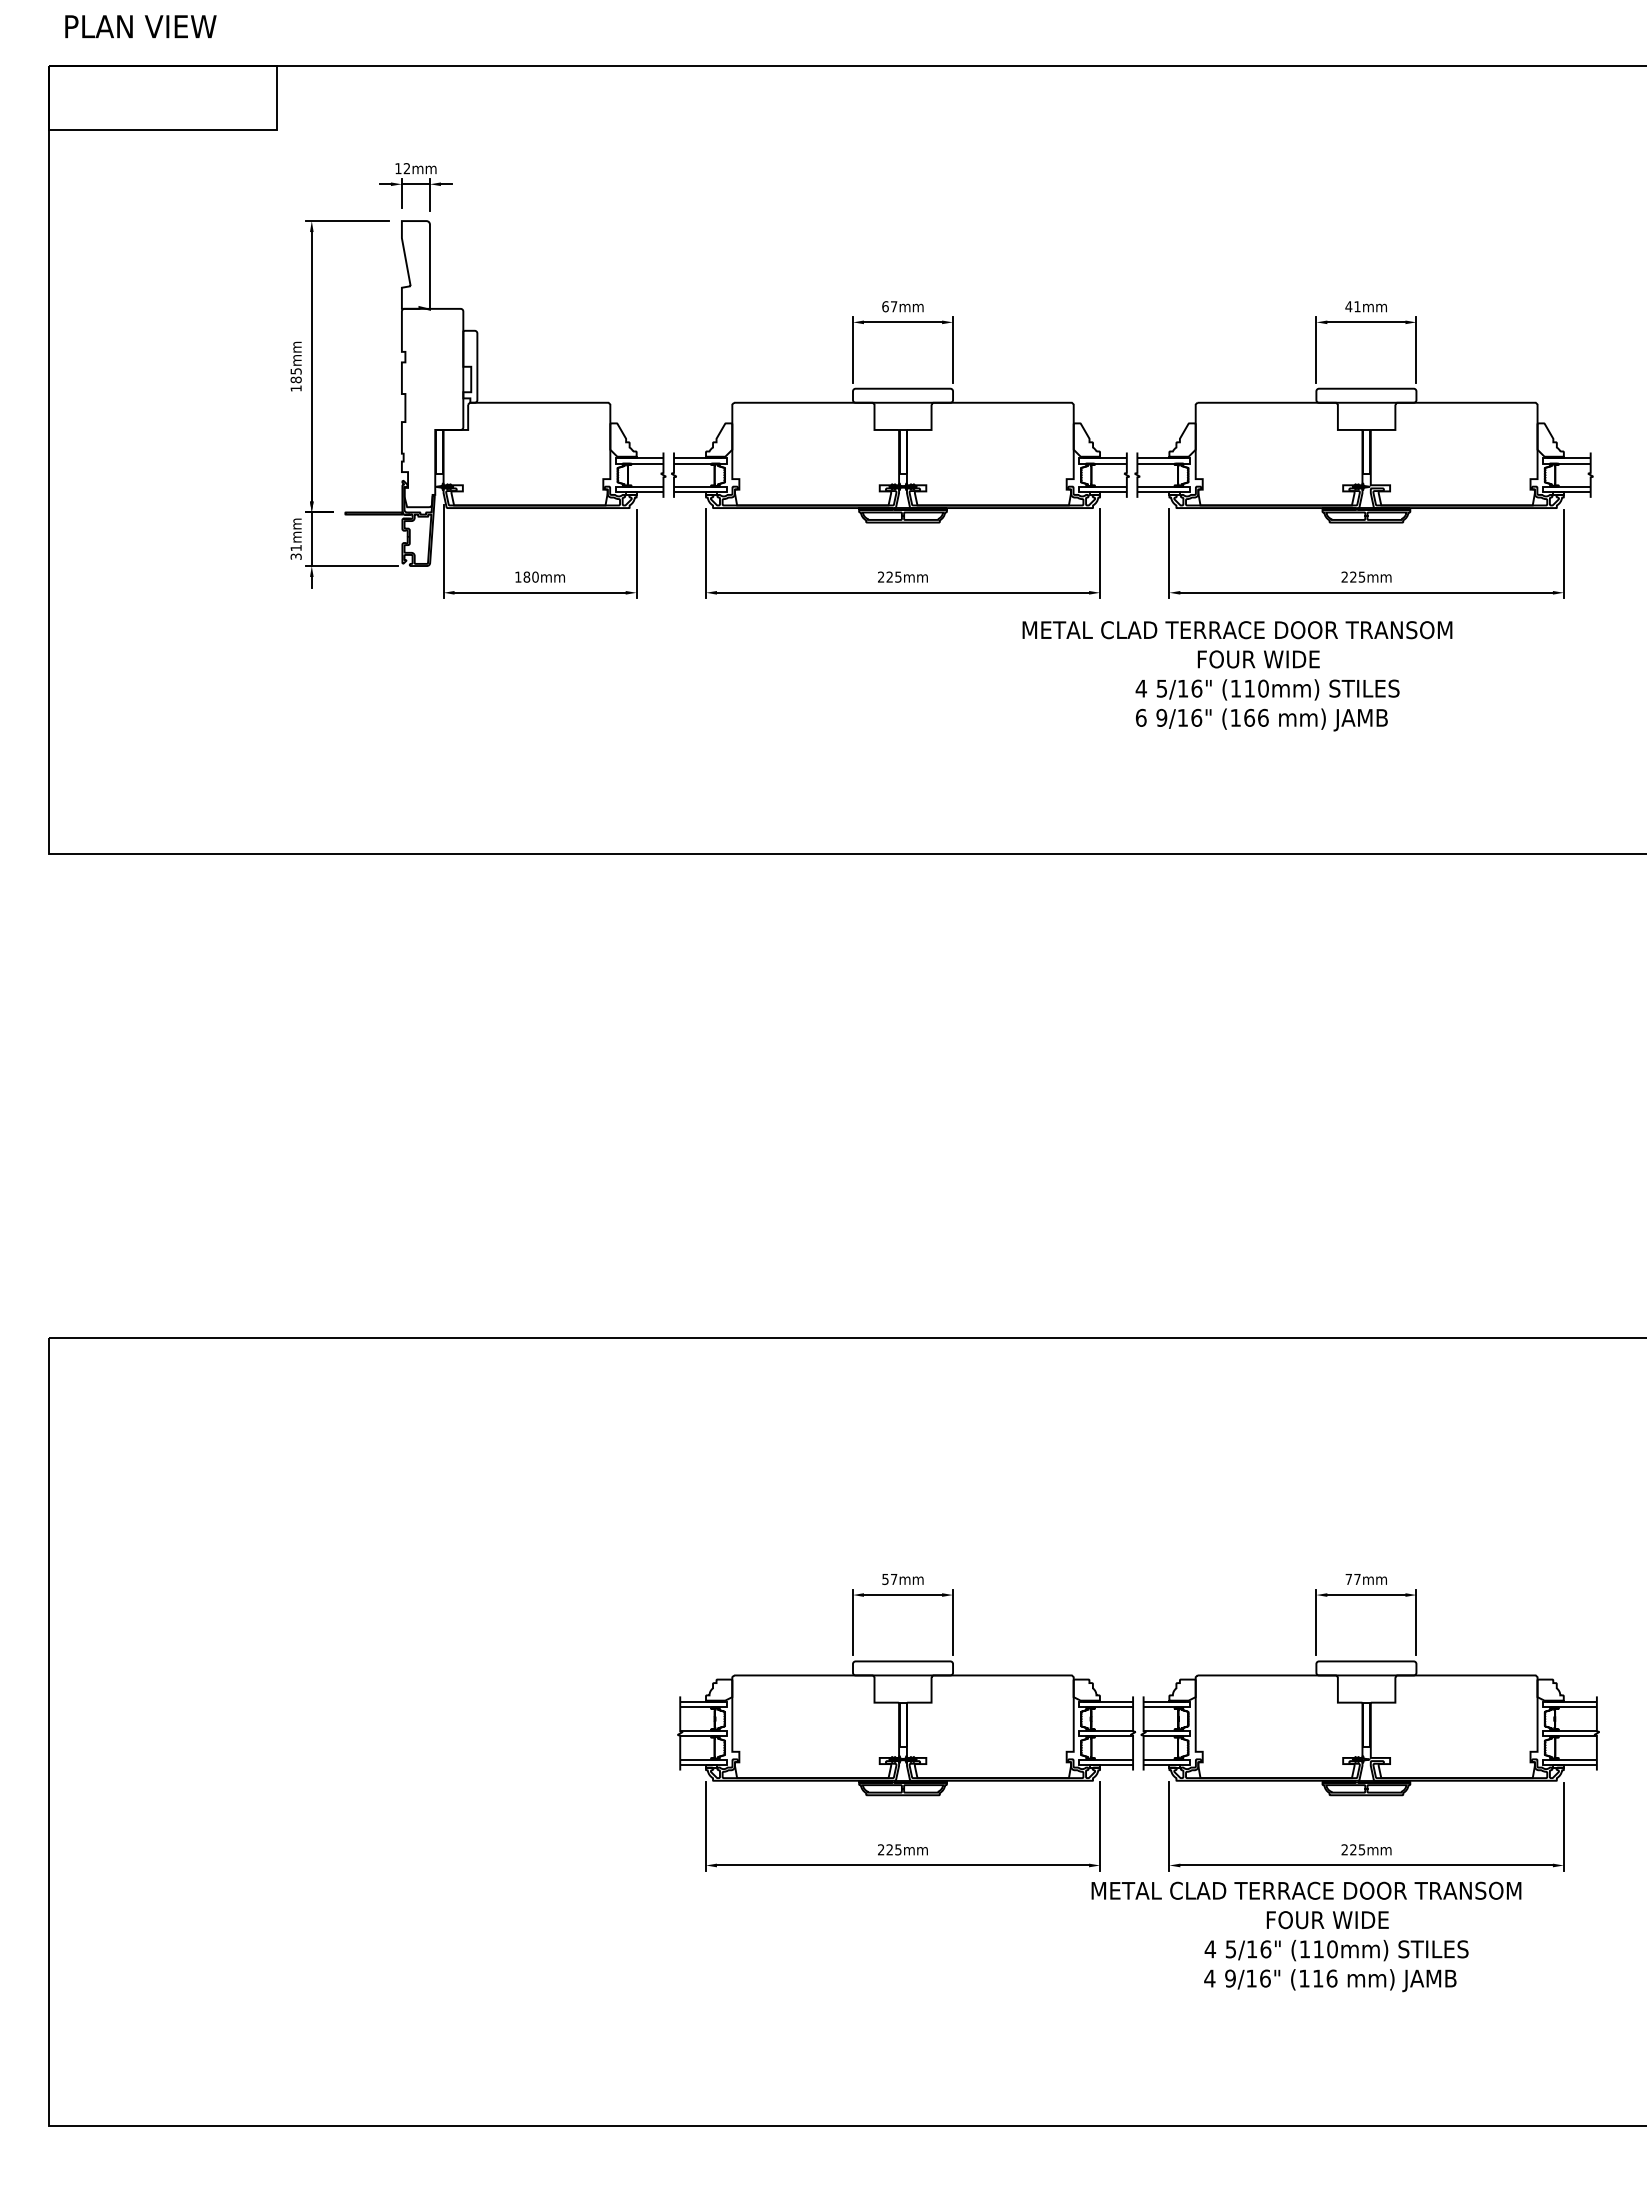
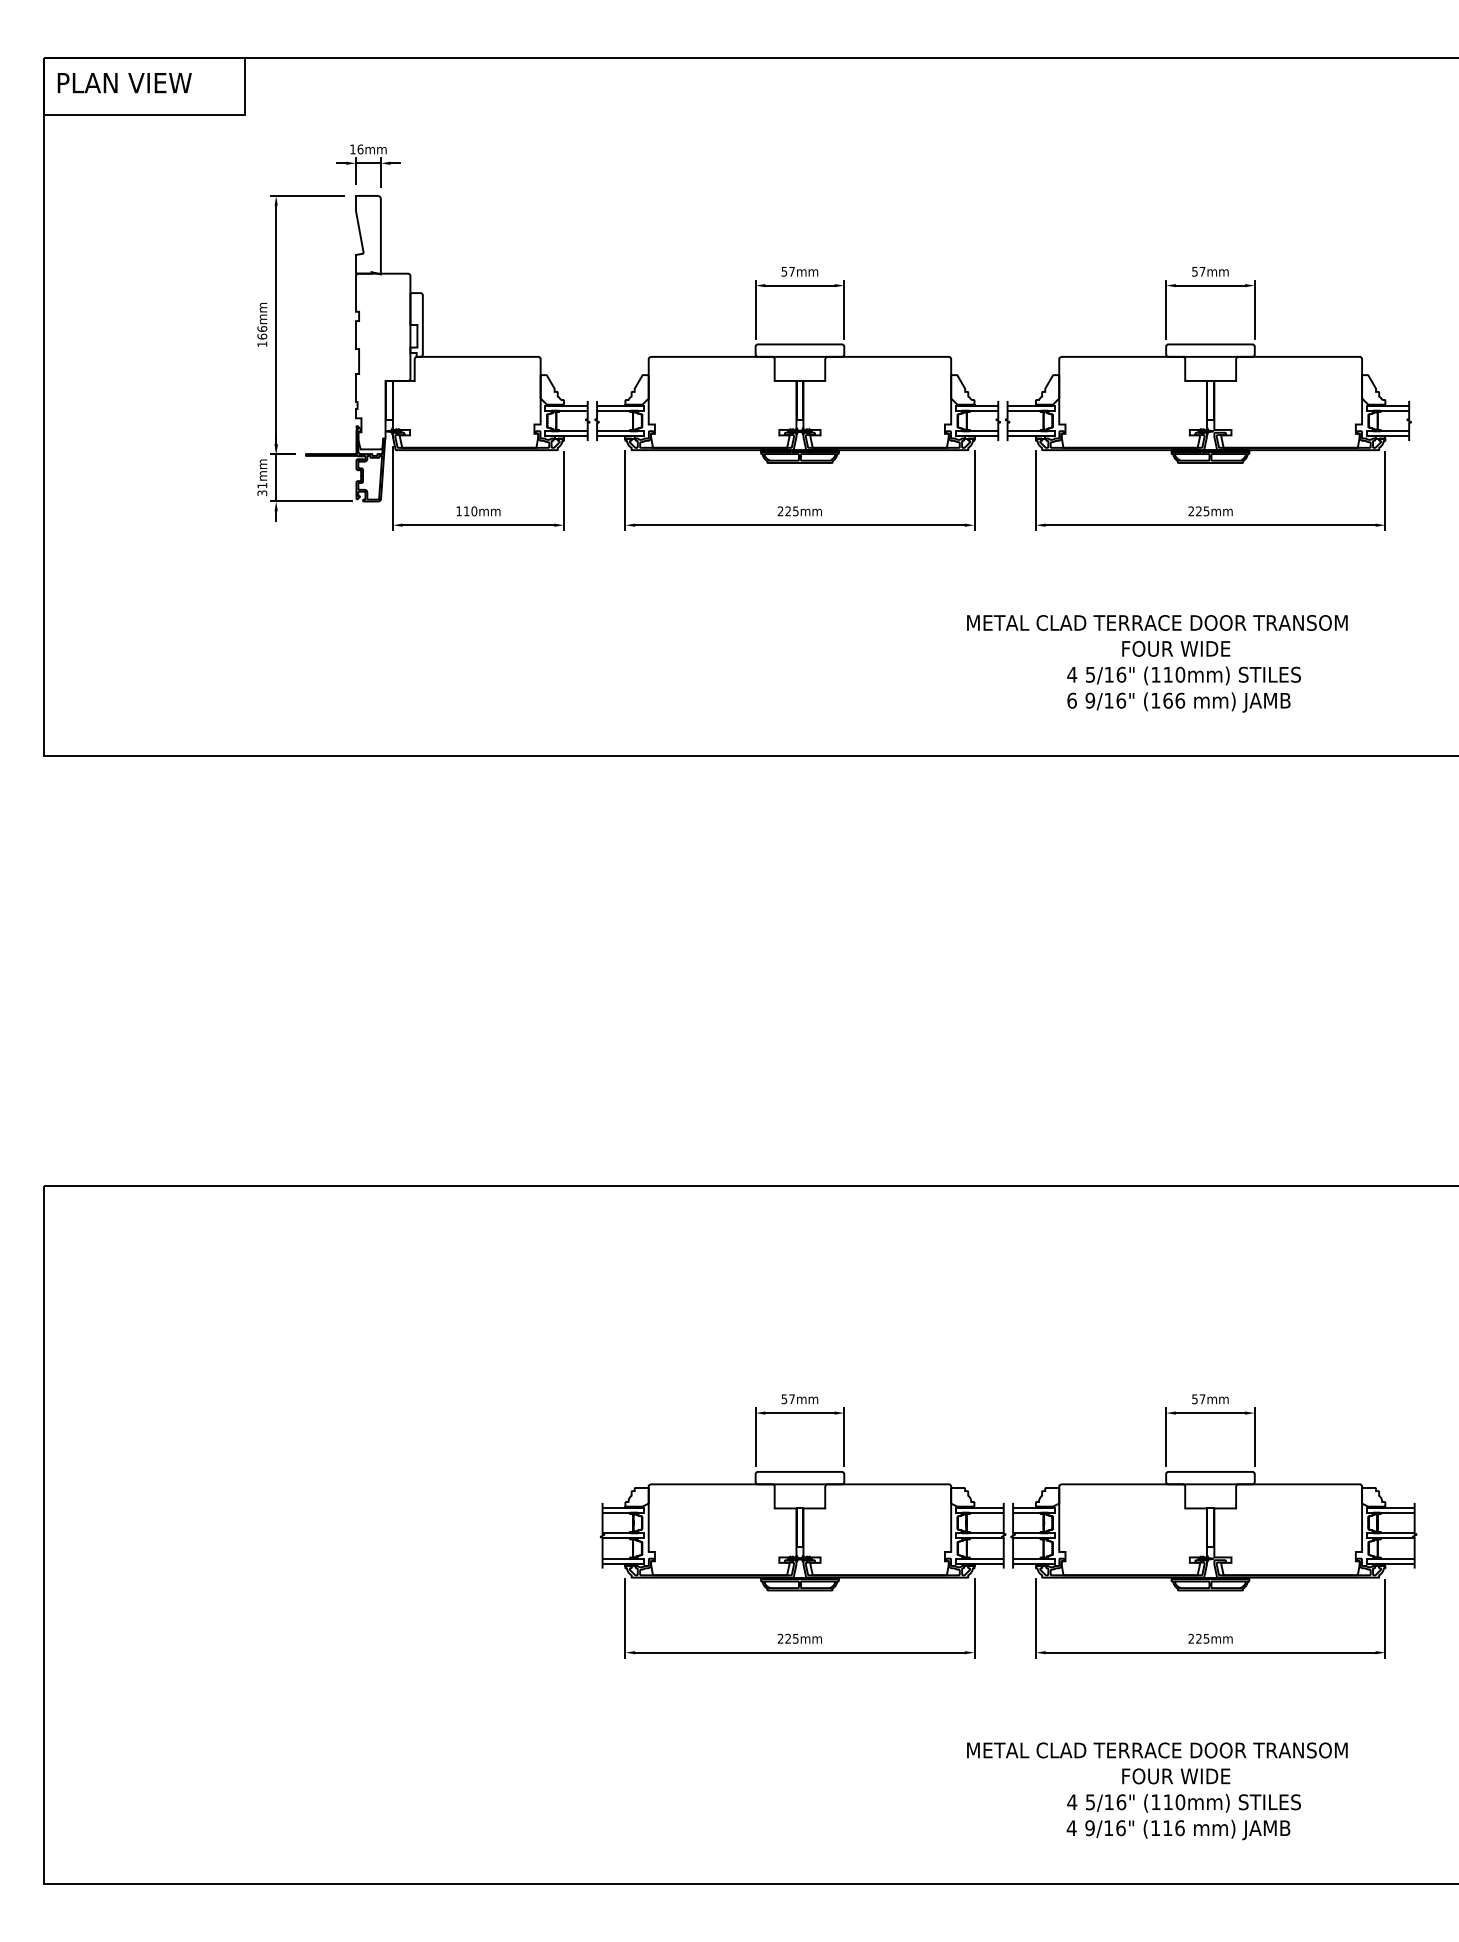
text: (140, 26) -> (124, 82), moved
text: (406, 168) -> (360, 149), 12mm -> 16mm
text: (885, 306) -> (784, 271), 67mm -> 57mm
text: (1352, 306) -> (1198, 271), 41mm -> 57mm
text: (295, 375) -> (261, 332), 185mm -> 166mm
text: (526, 576) -> (466, 510), 180mm -> 110mm
text: (1237, 676) -> (1157, 664), moved
text: (1348, 1579) -> (1194, 1399), 77mm -> 57mm
text: (1306, 1936) -> (1157, 1790), moved

